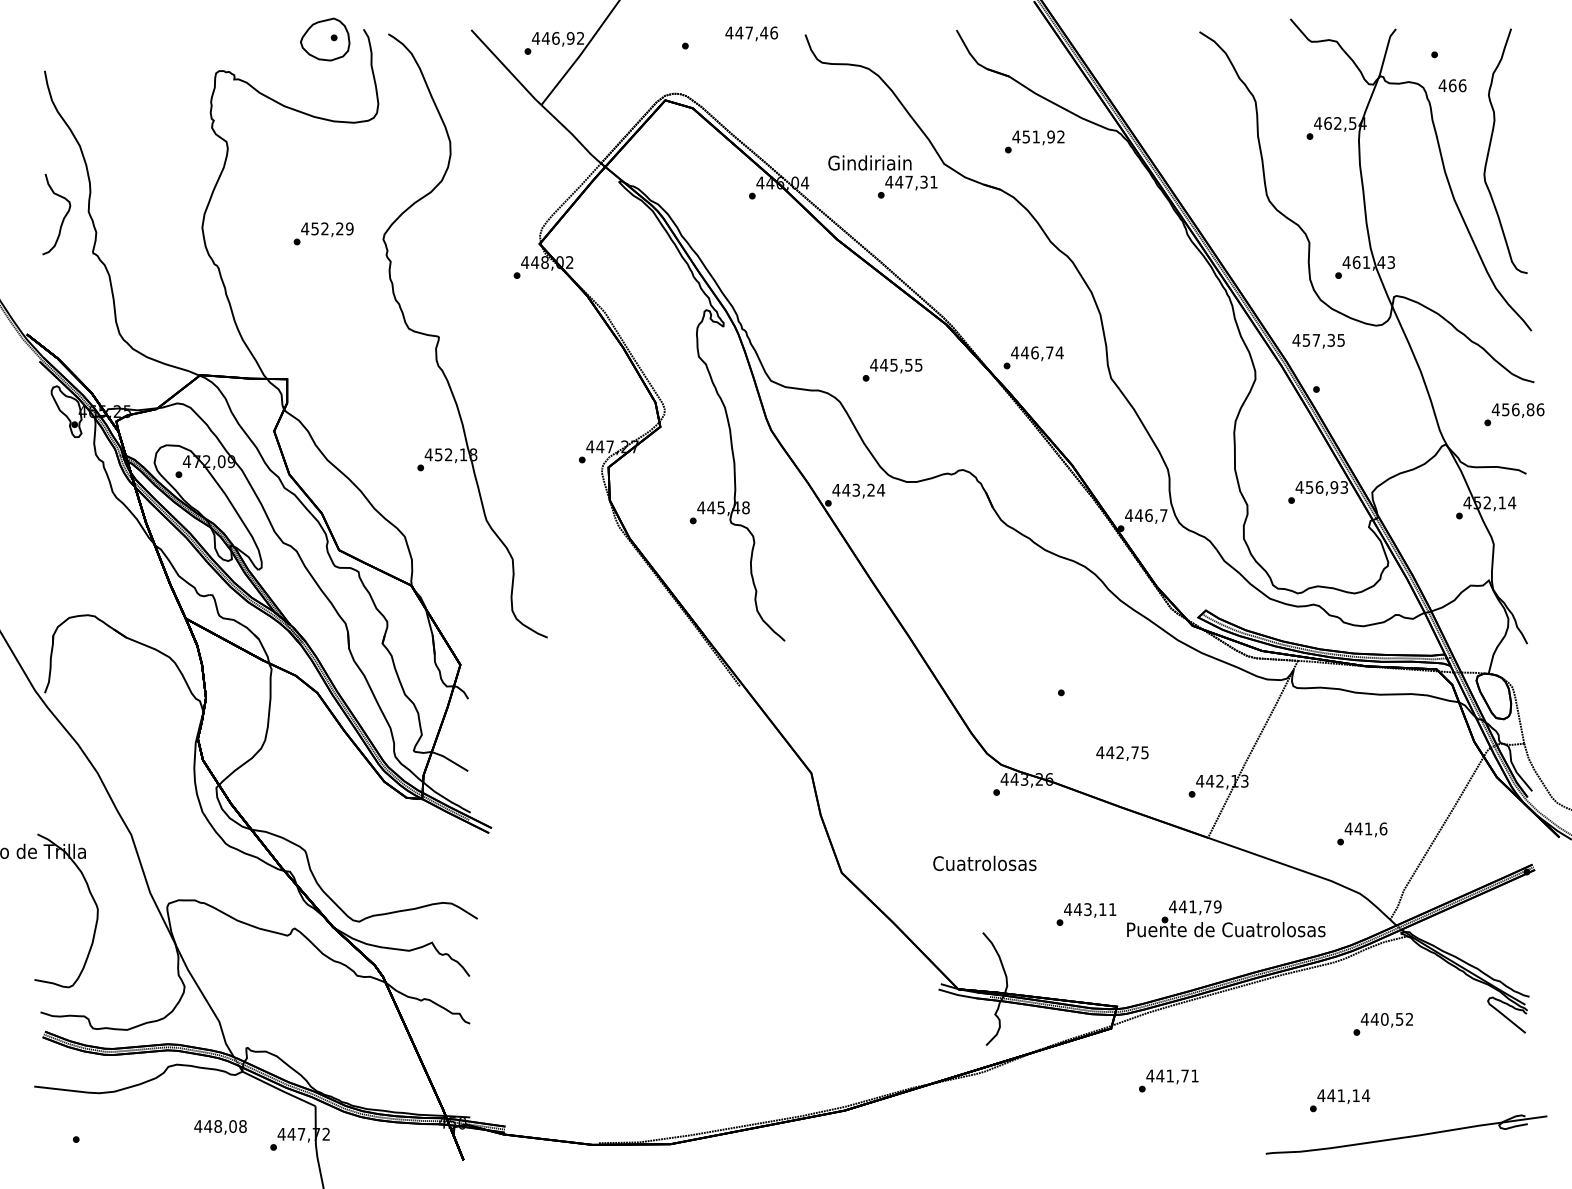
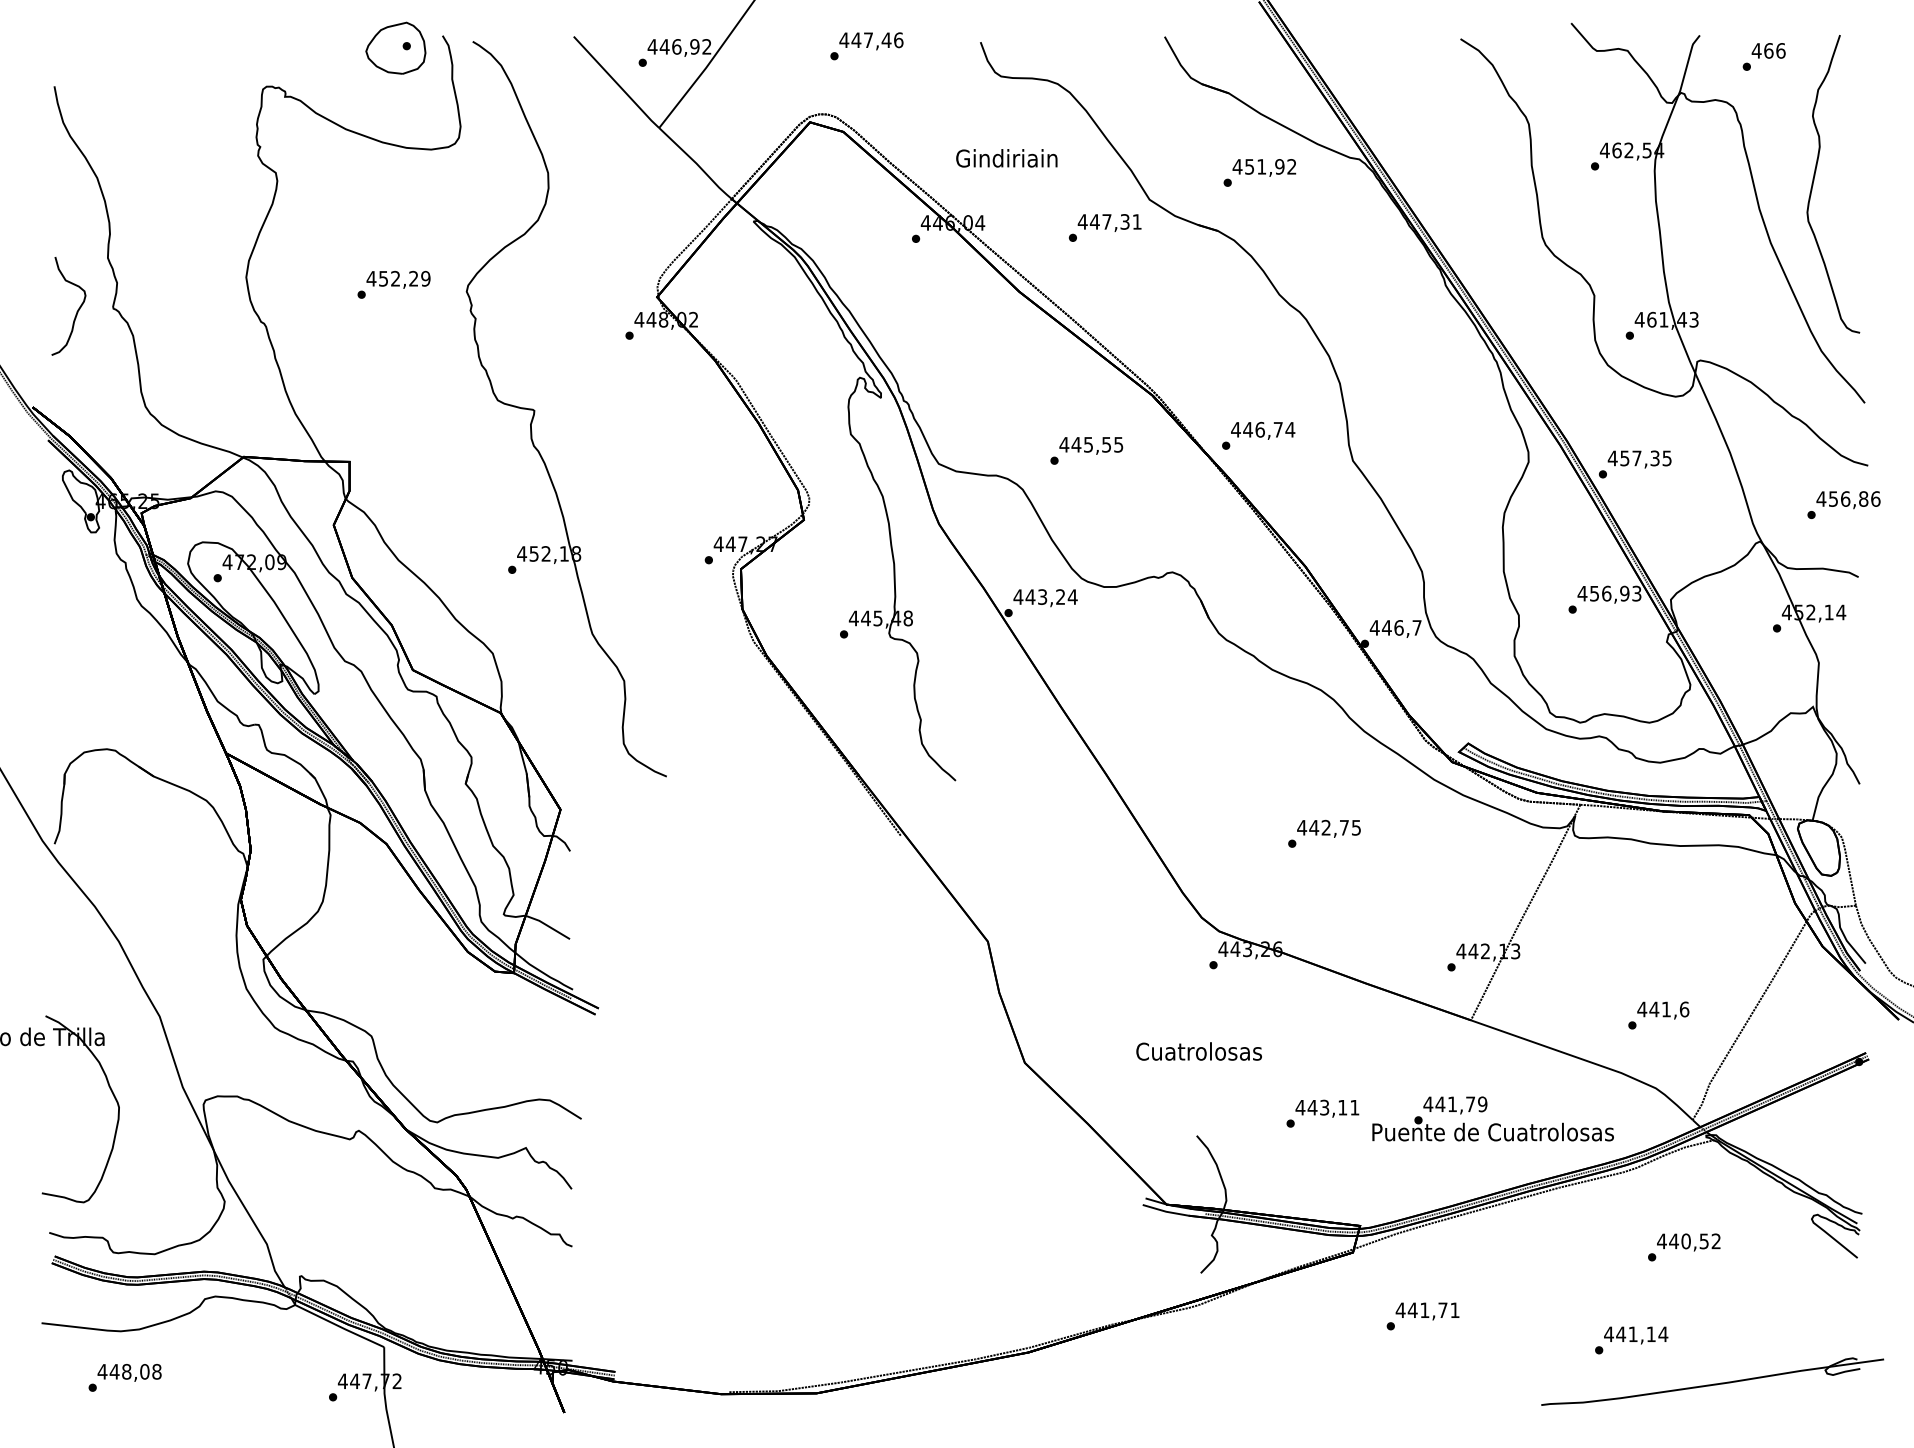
text: (751, 33) -> (871, 40), moved
text: (1452, 85) -> (1768, 50), moved
text: (869, 162) -> (1006, 157), moved
part: (63, 217) -> (77, 309), moved
text: (1318, 341) -> (1639, 459), moved
text: (1122, 753) -> (1329, 828), moved
text: (220, 1127) -> (129, 1373), moved

